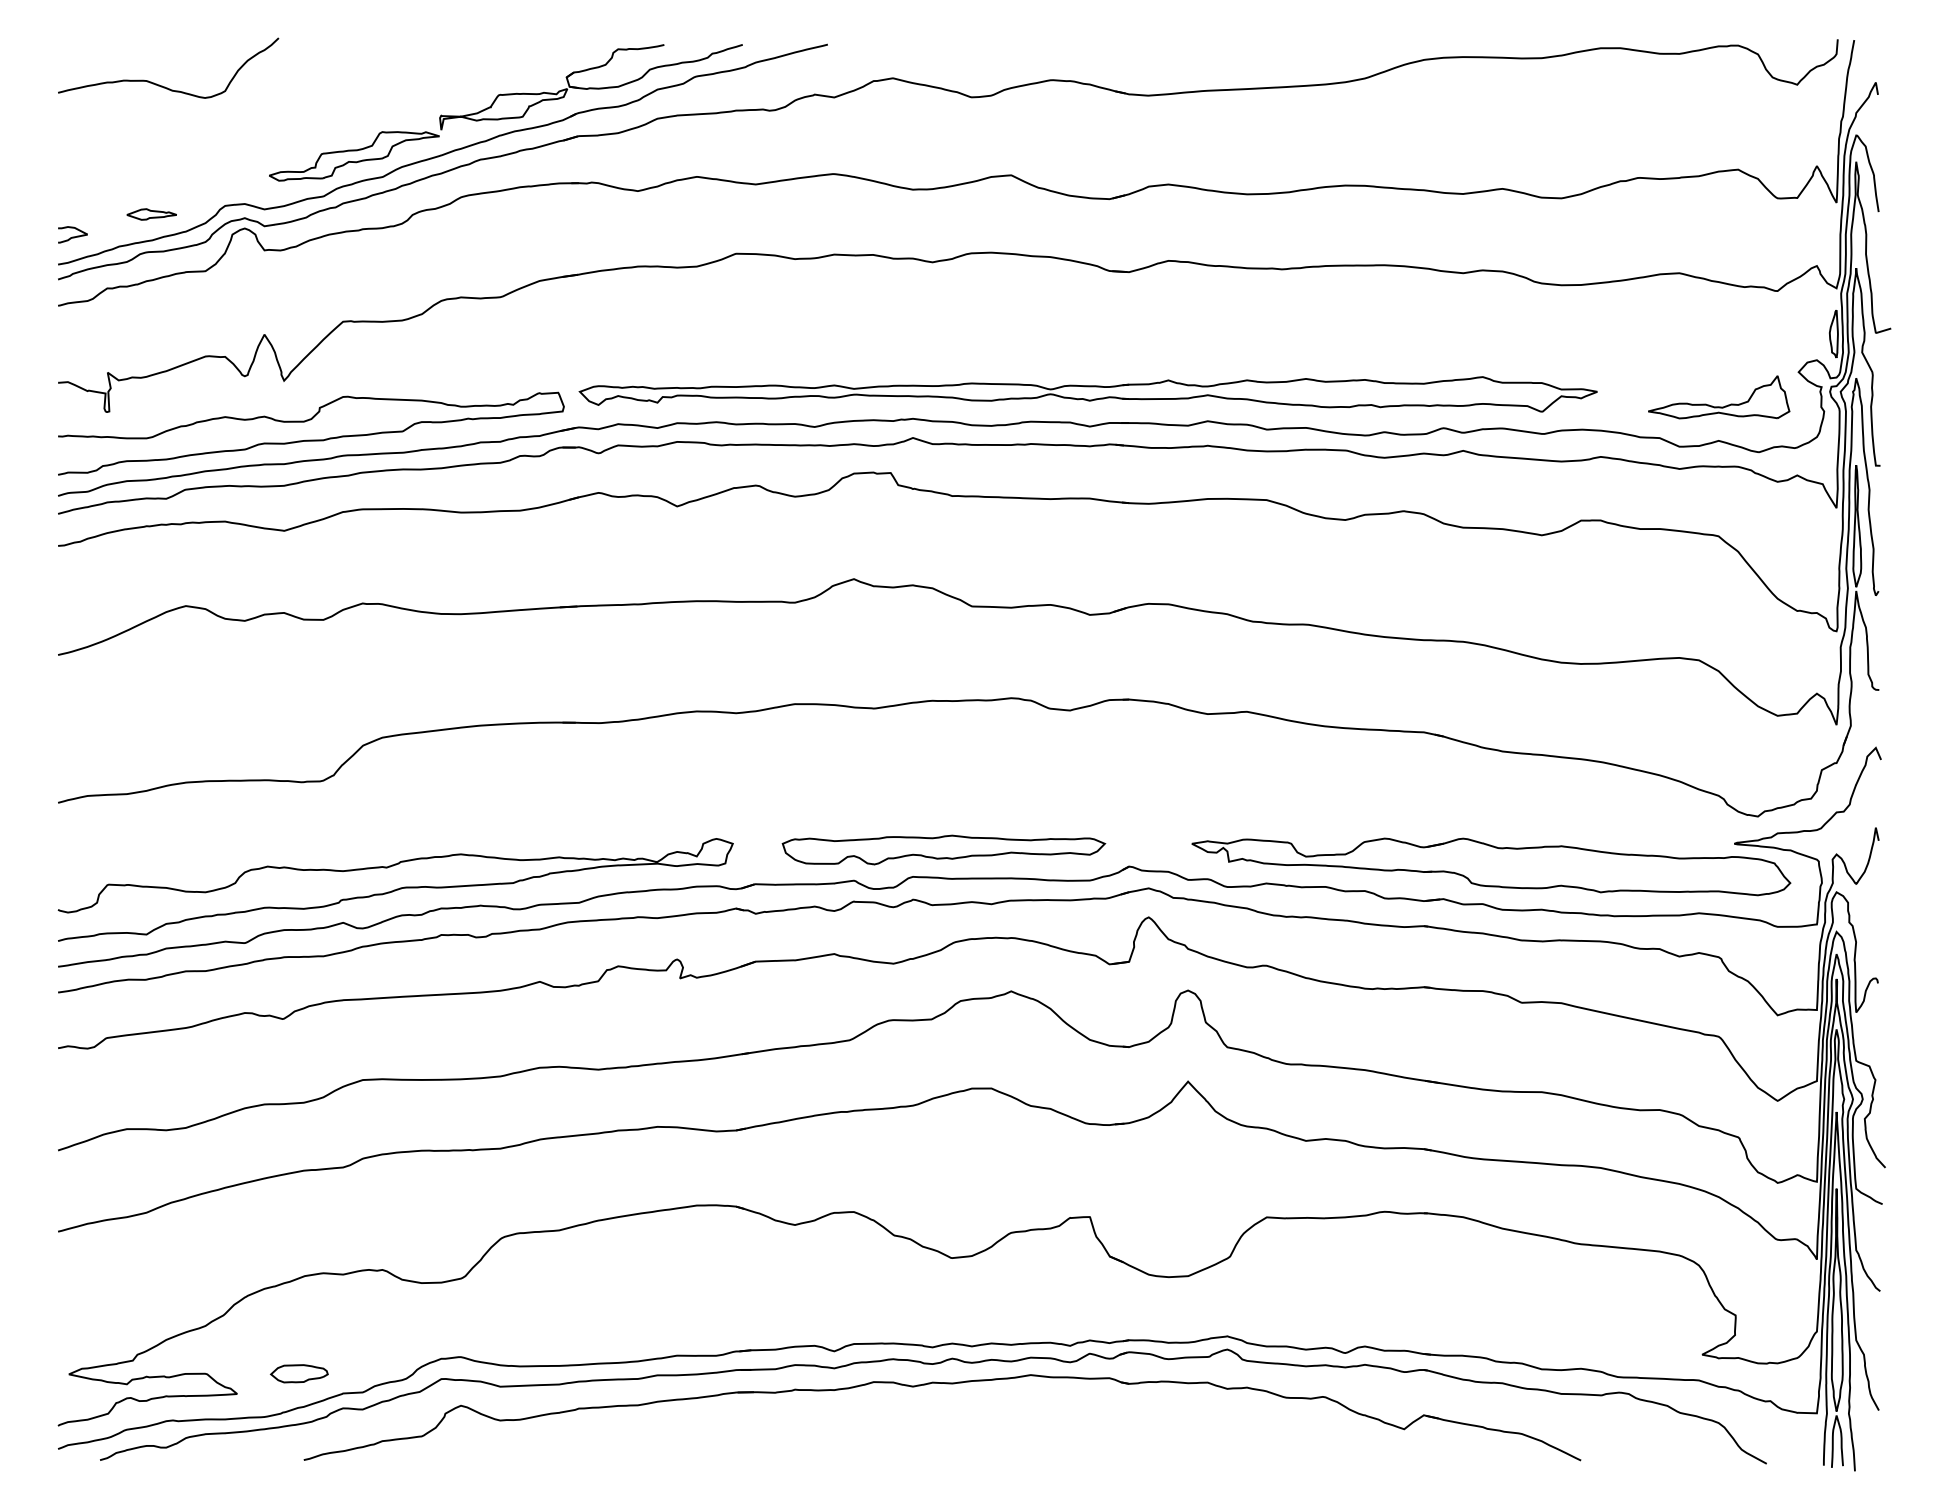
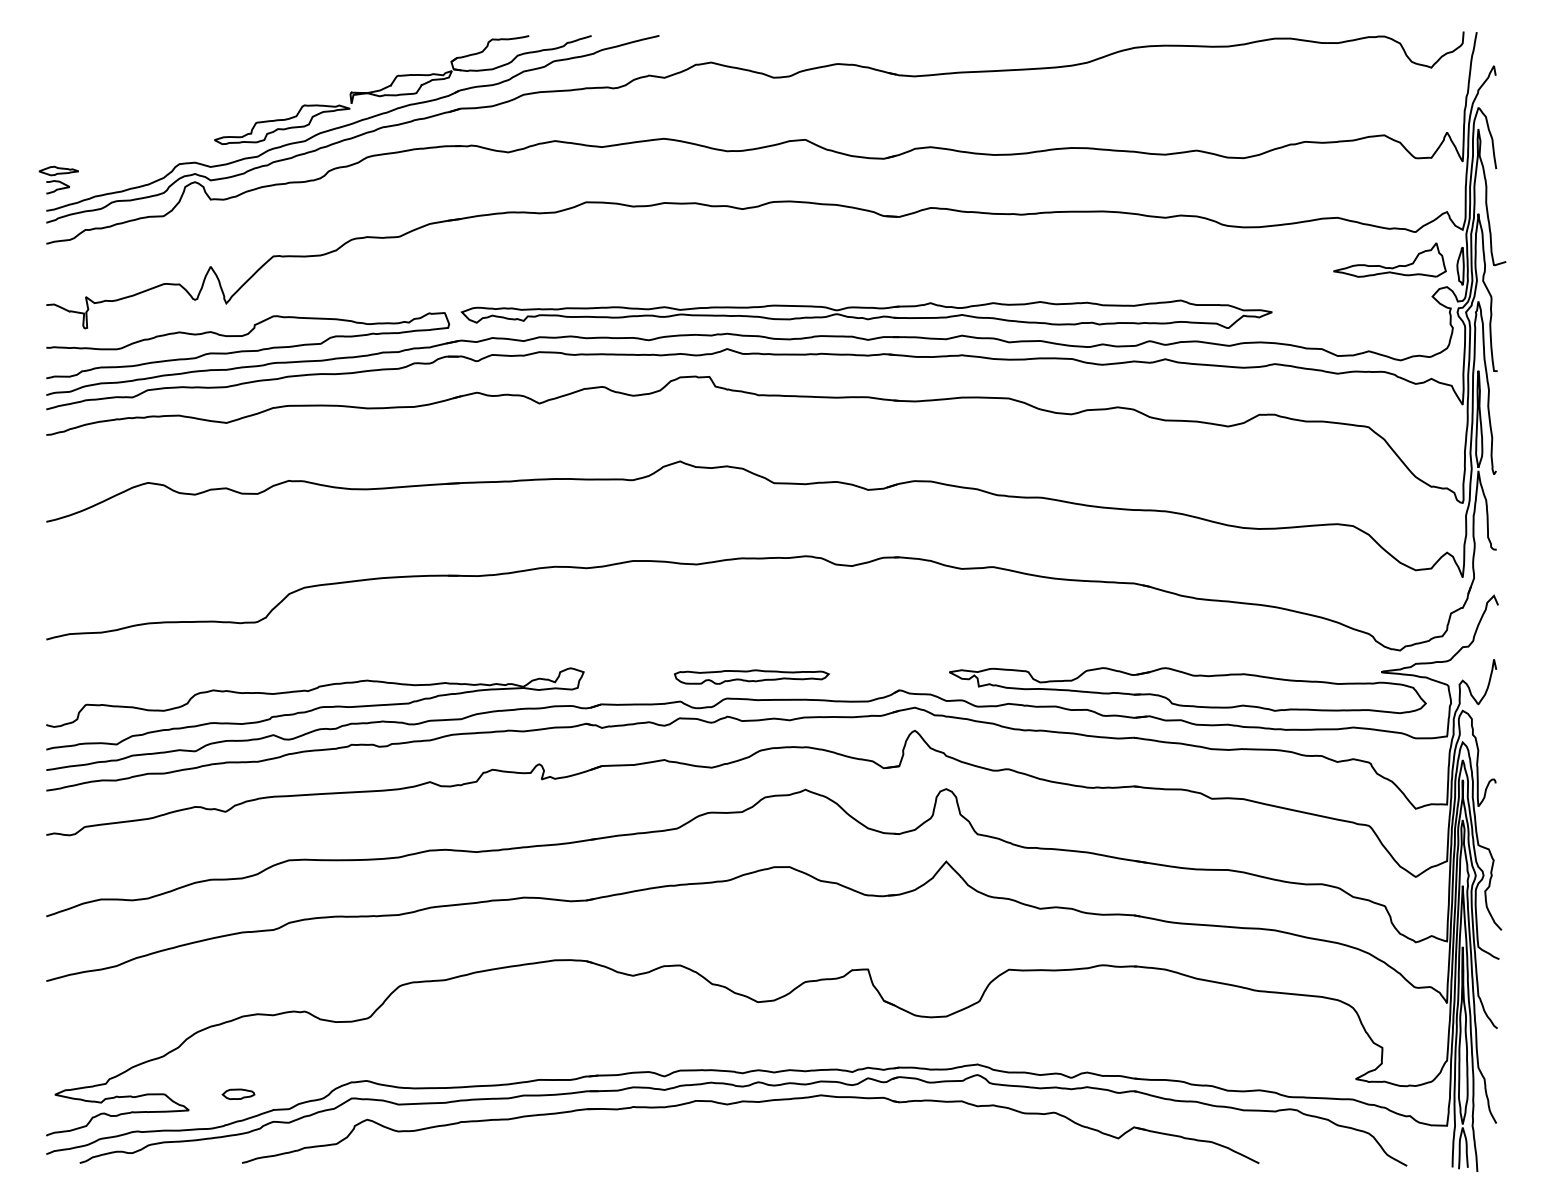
curve: (162, 85) -> (129, 68), removed
part: (151, 214) -> (58, 171), moved
part: (1719, 406) -> (1390, 267), moved
part: (943, 849) -> (751, 676), size x0.6
part: (299, 1373) -> (238, 1094), size x0.7

